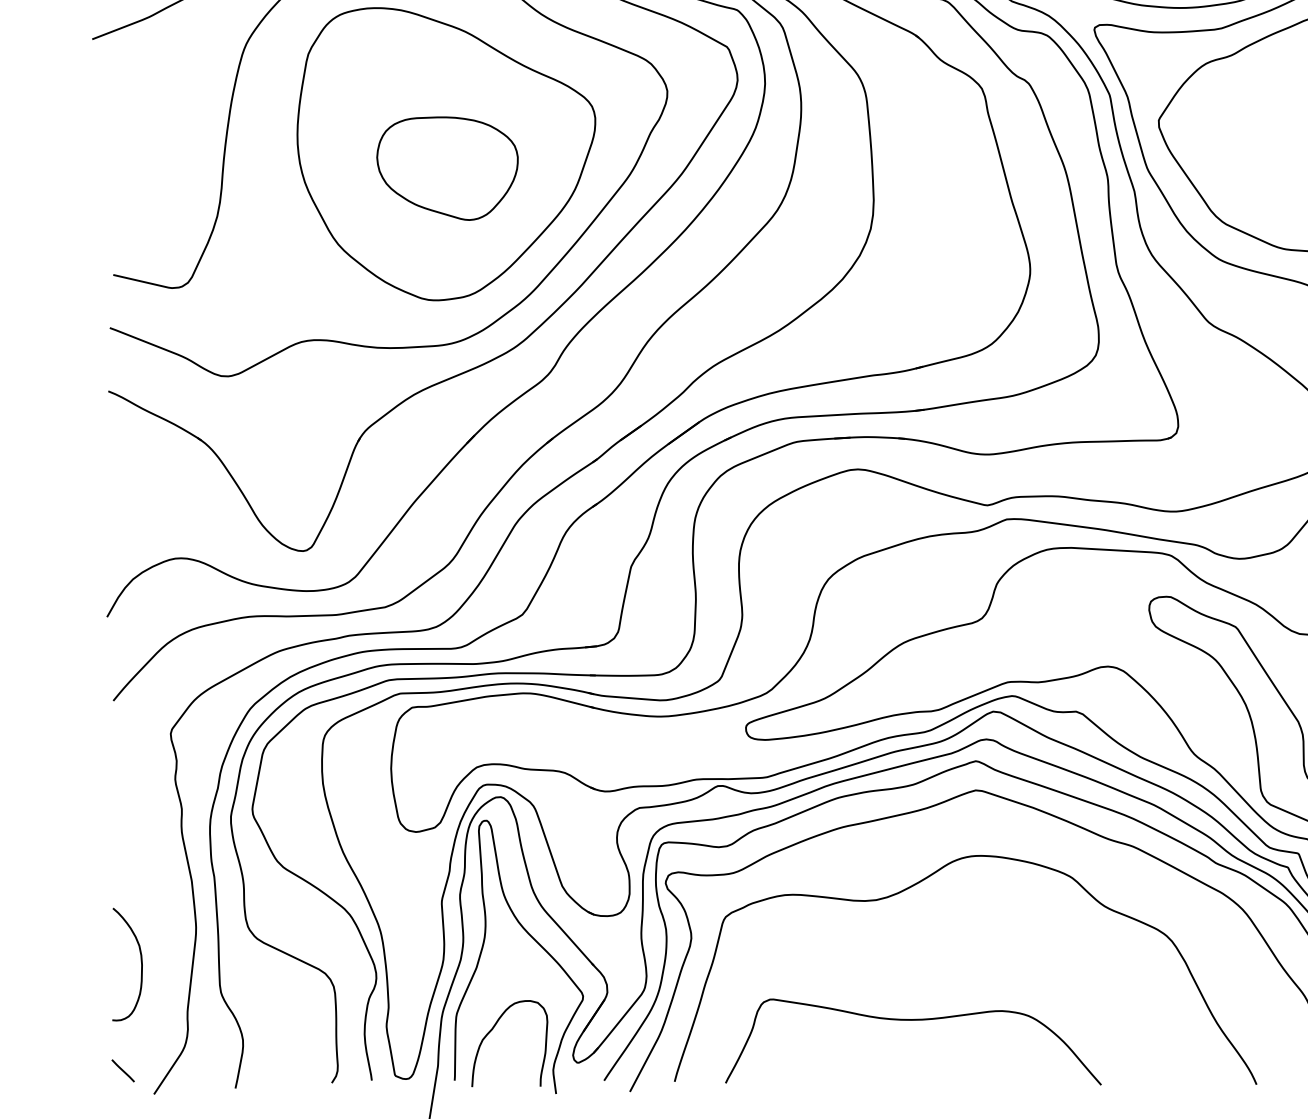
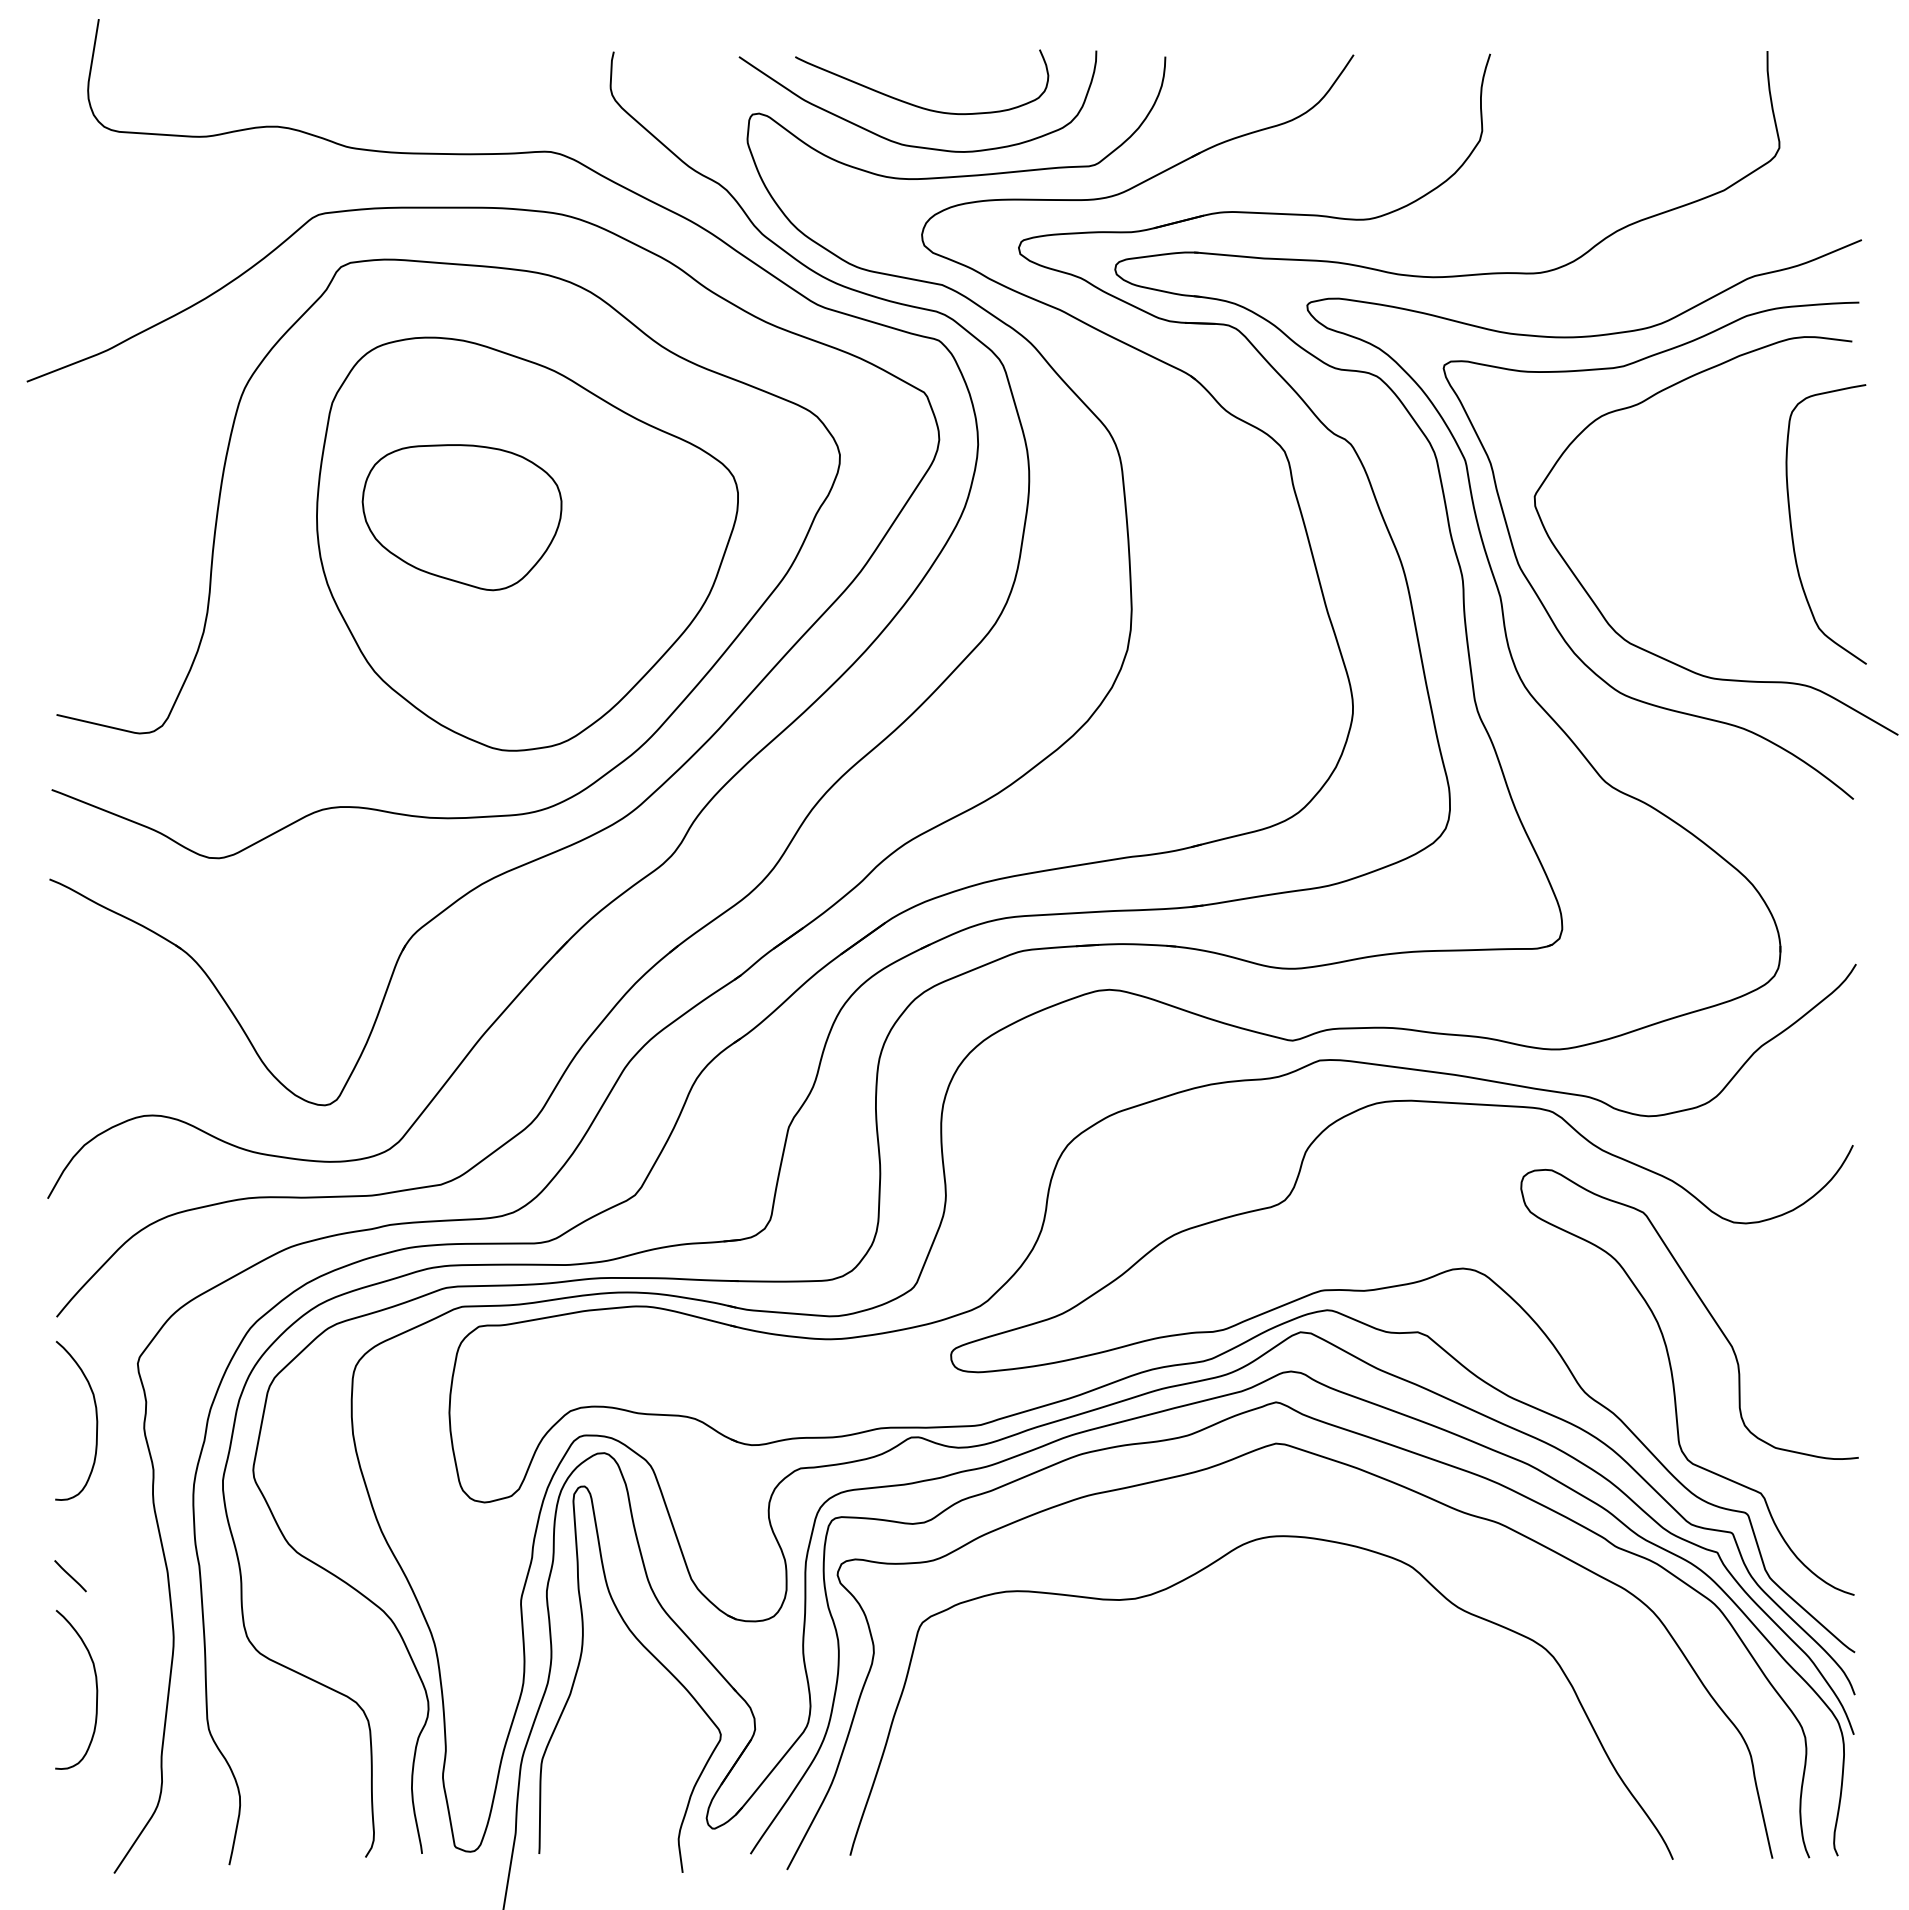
part: (447, 168) -> (461, 517), moved
curve: (140, 770) -> (95, 1415), added
curve: (913, 1020) -> (1187, 1768), removed
curve: (493, 1029) -> (593, 1781), removed
line: (123, 1071) -> (70, 1576), moved

